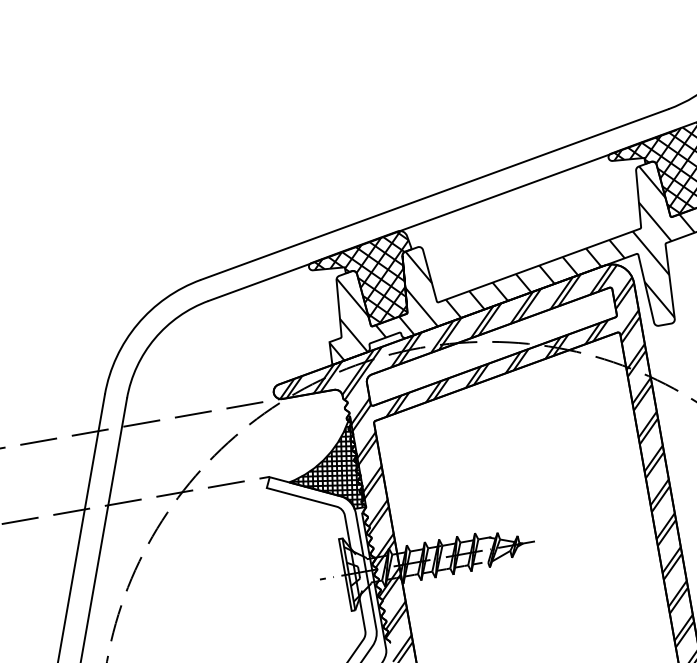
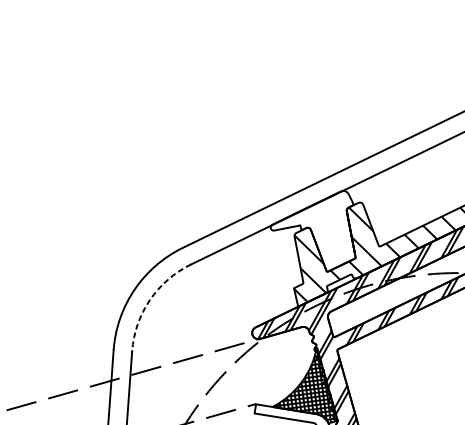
hatch: (361, 277) -> (314, 232), removed
arc: (154, 338) -> (149, 299), solid -> dashed

